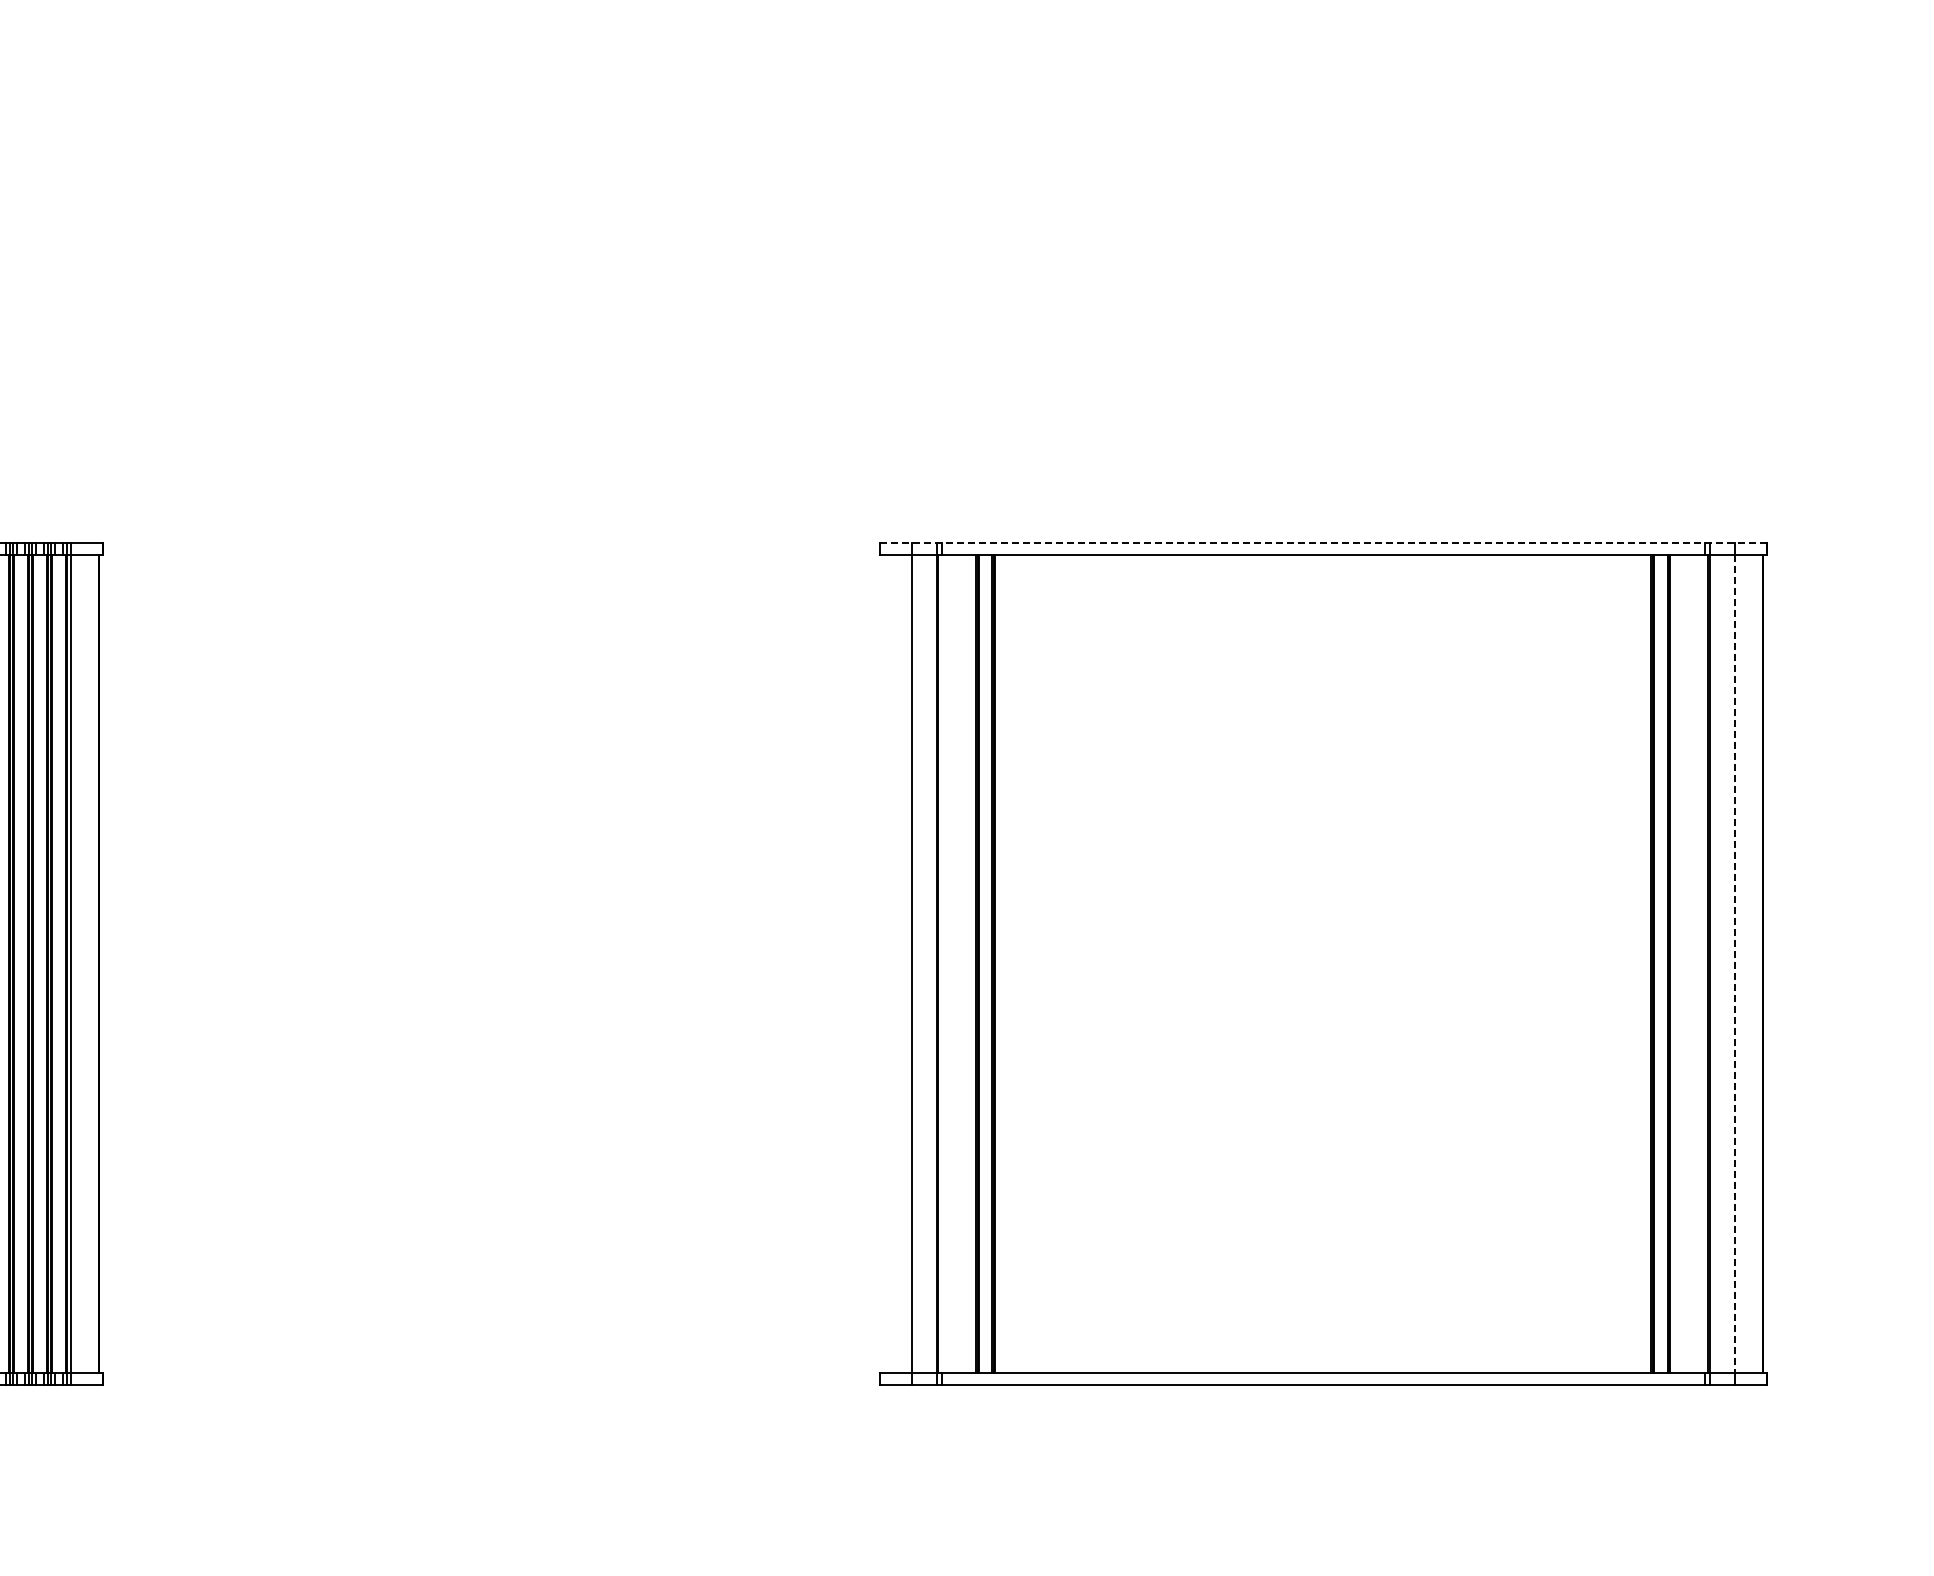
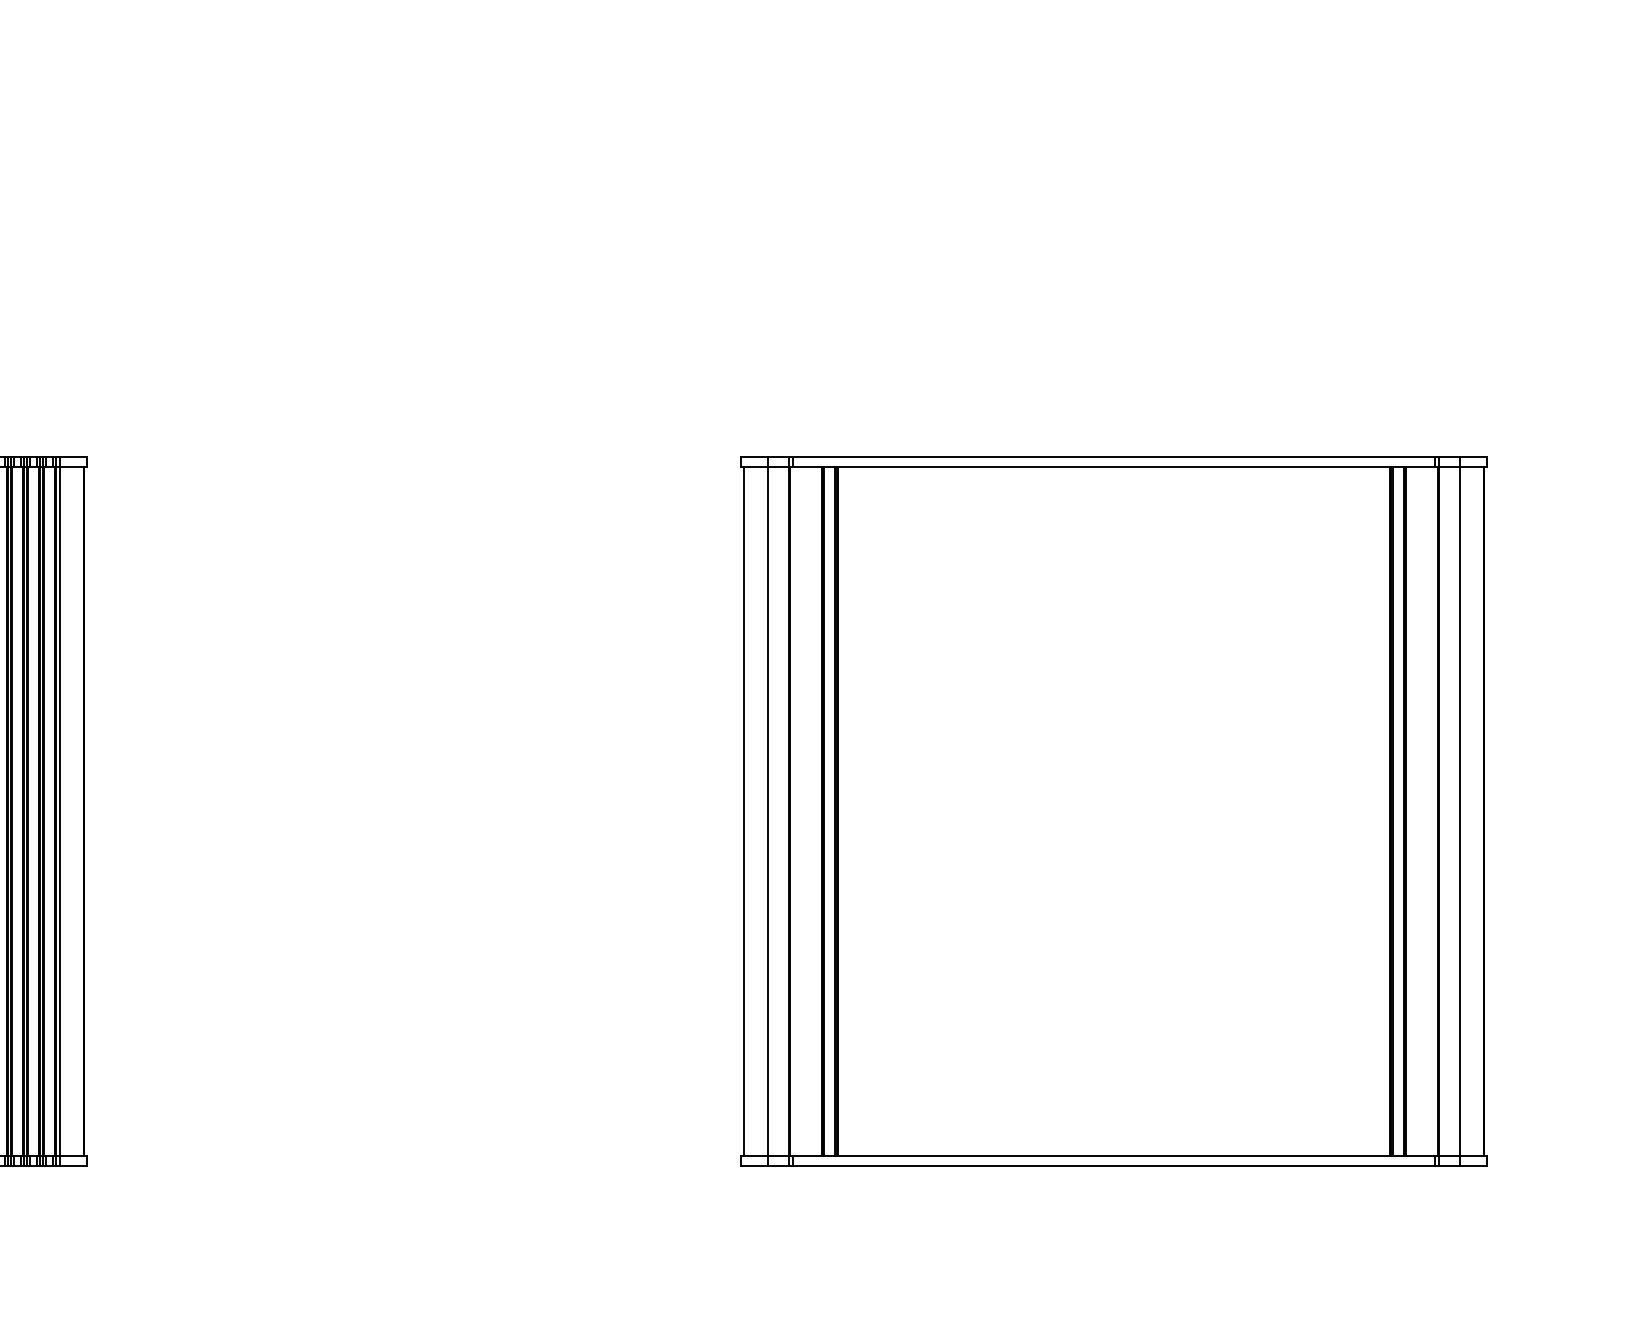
line: (1323, 542) -> (1114, 456), dashed -> solid
line: (883, 963) -> (743, 811), added
line: (1734, 963) -> (1460, 811), dashed -> solid

